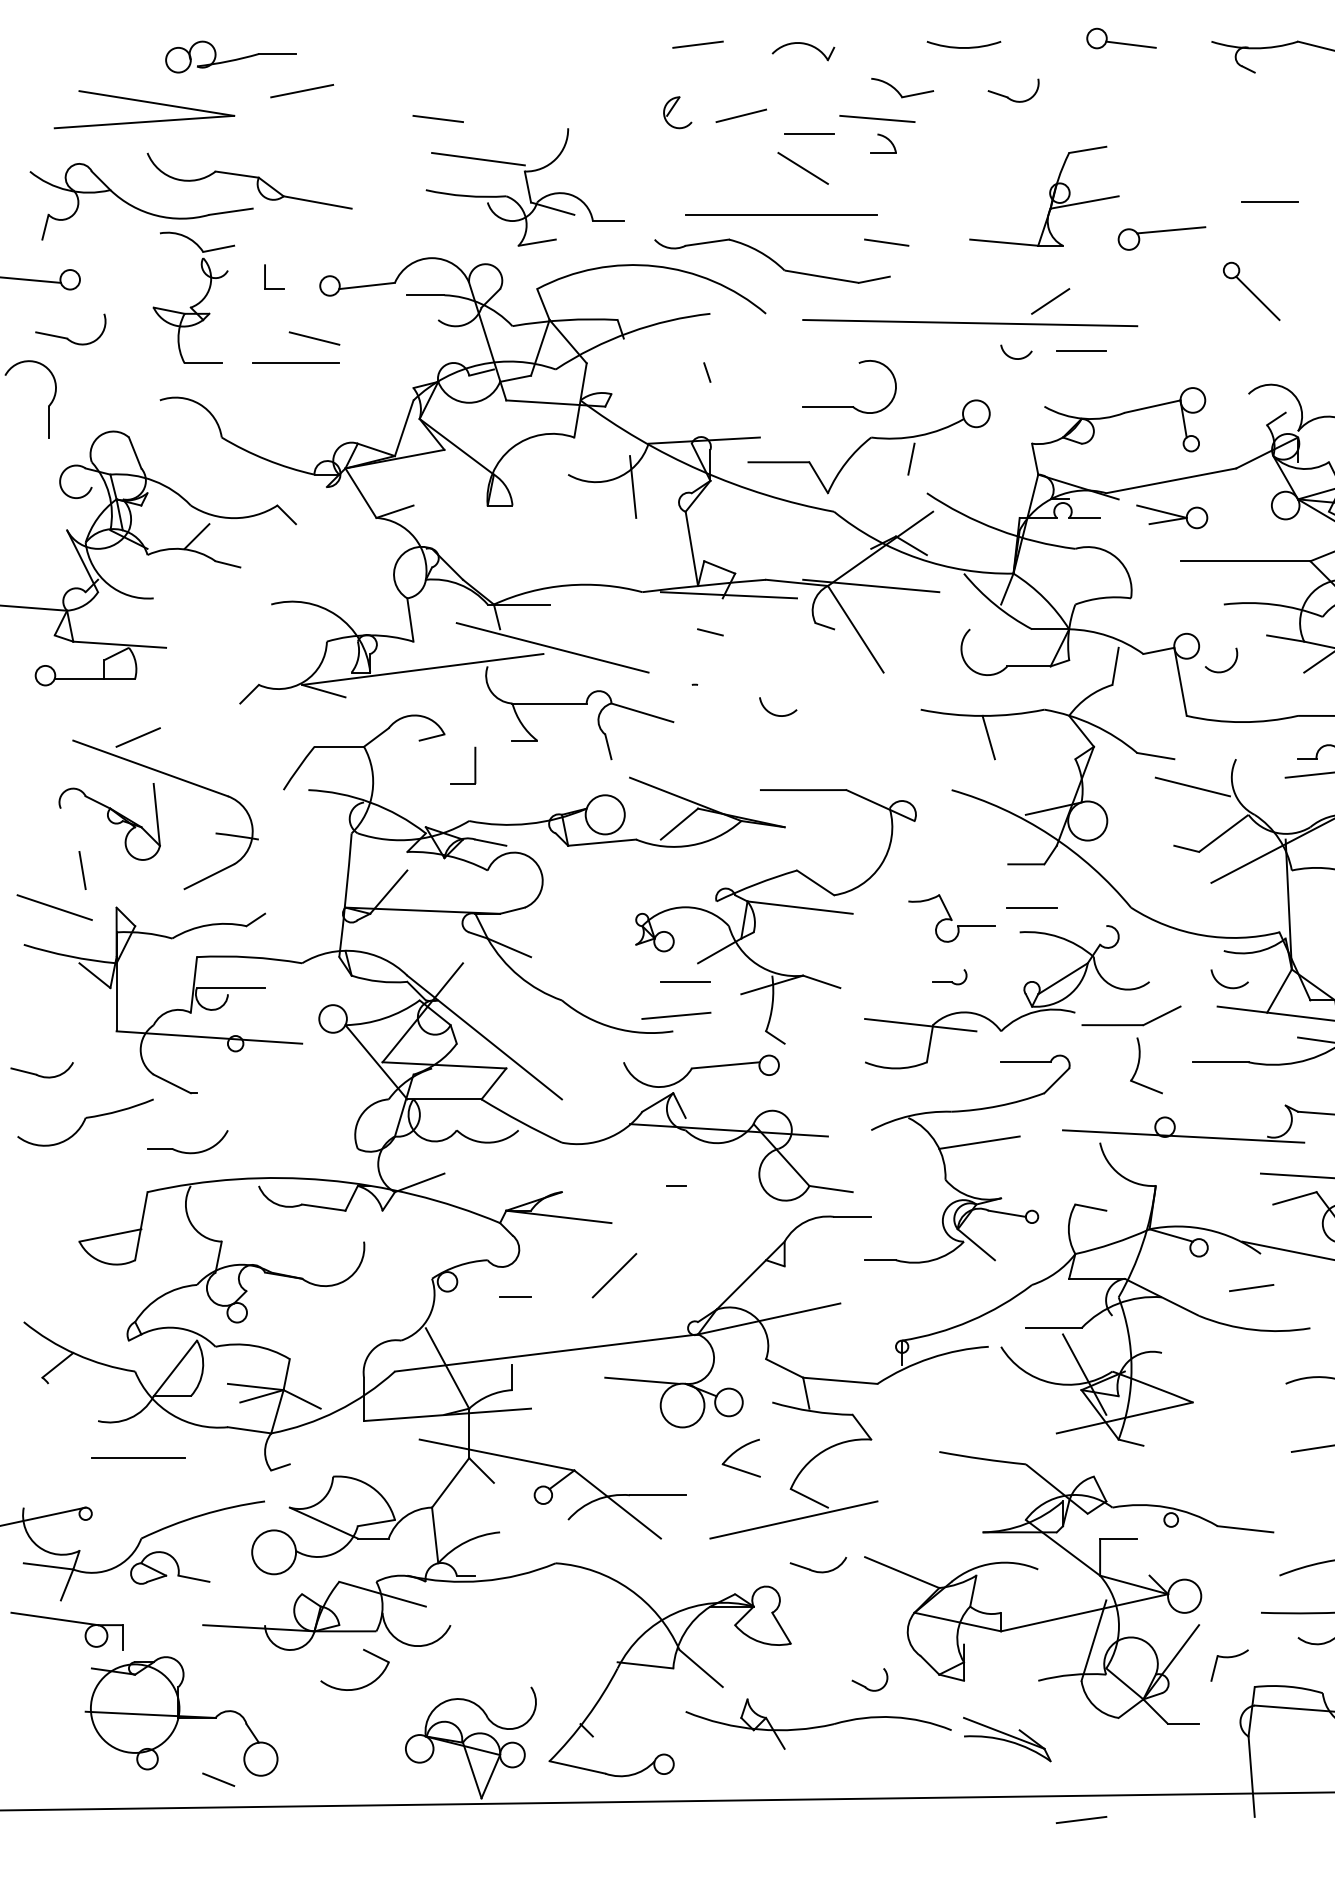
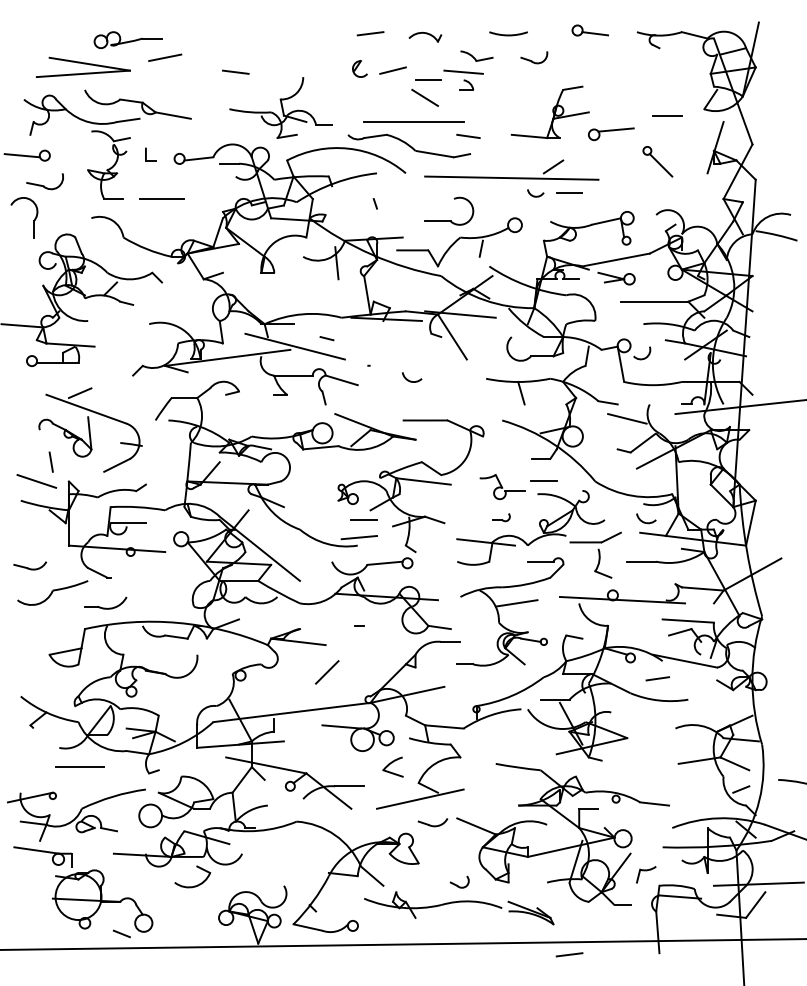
line: (478, 157) -> (256, 92), removed
line: (314, 337) -> (171, 185), removed
line: (709, 632) -> (326, 338), moved
part: (462, 765) -> (248, 407), removed
line: (514, 1297) -> (275, 683), removed

